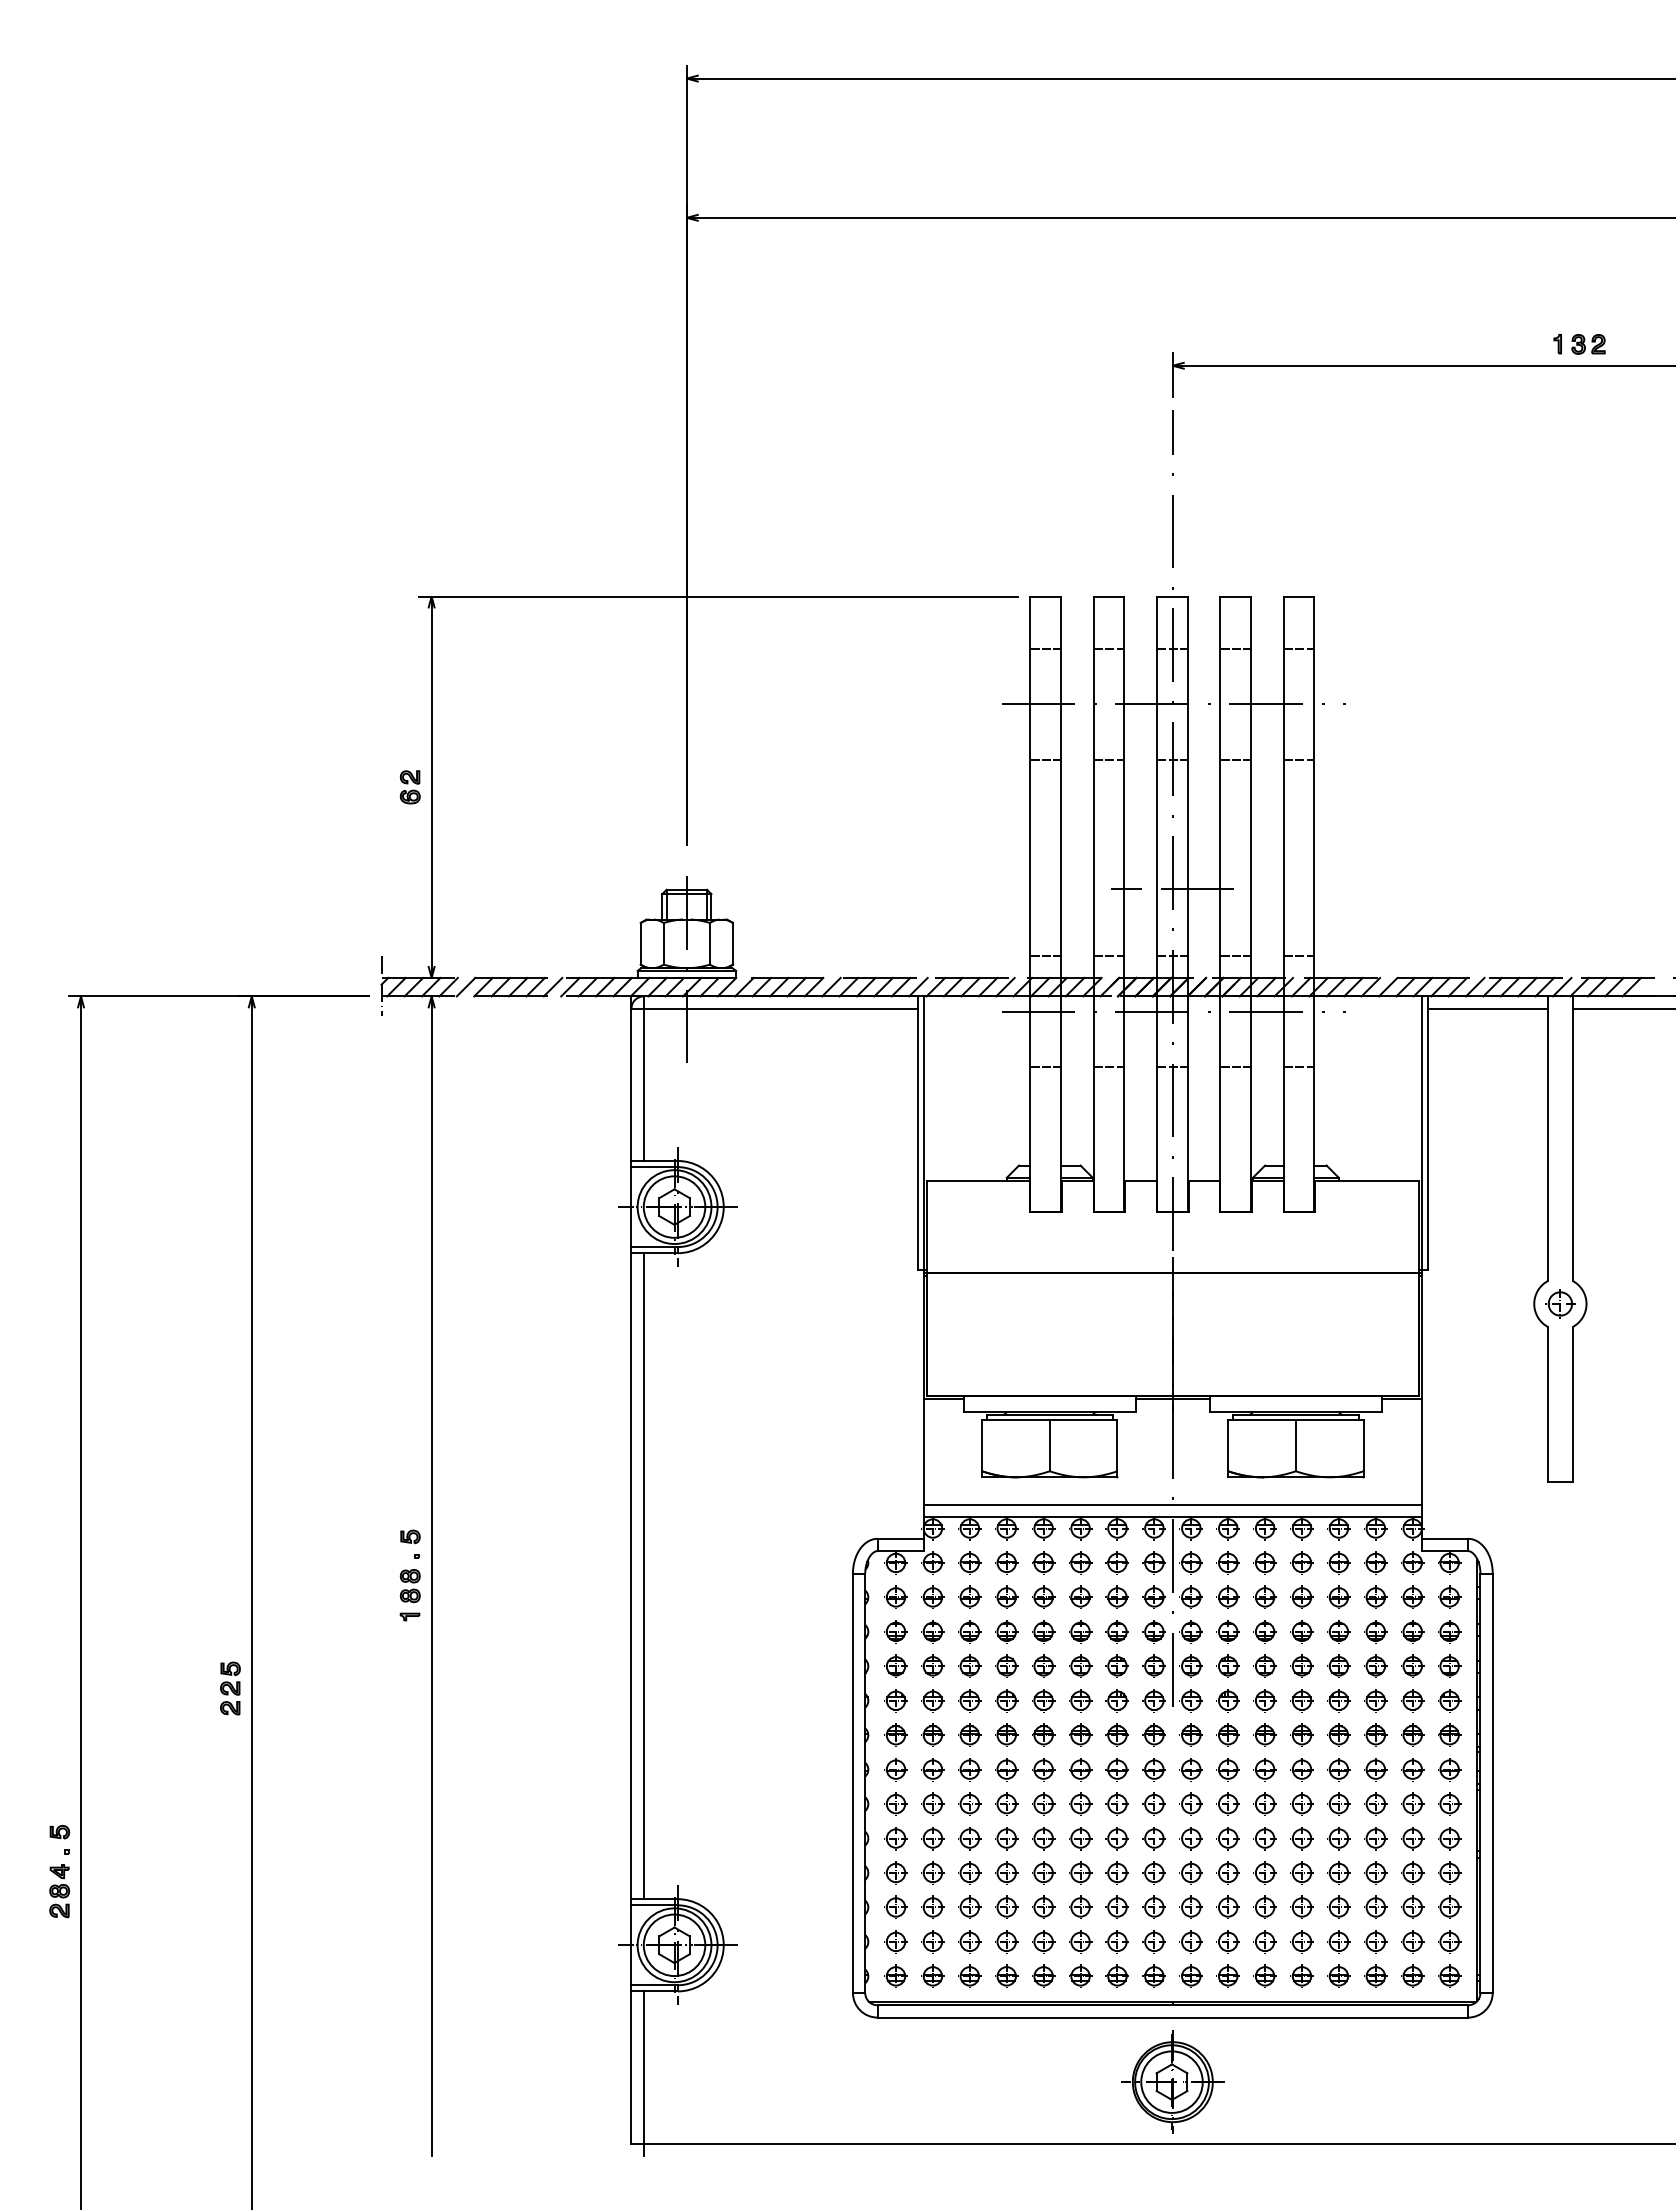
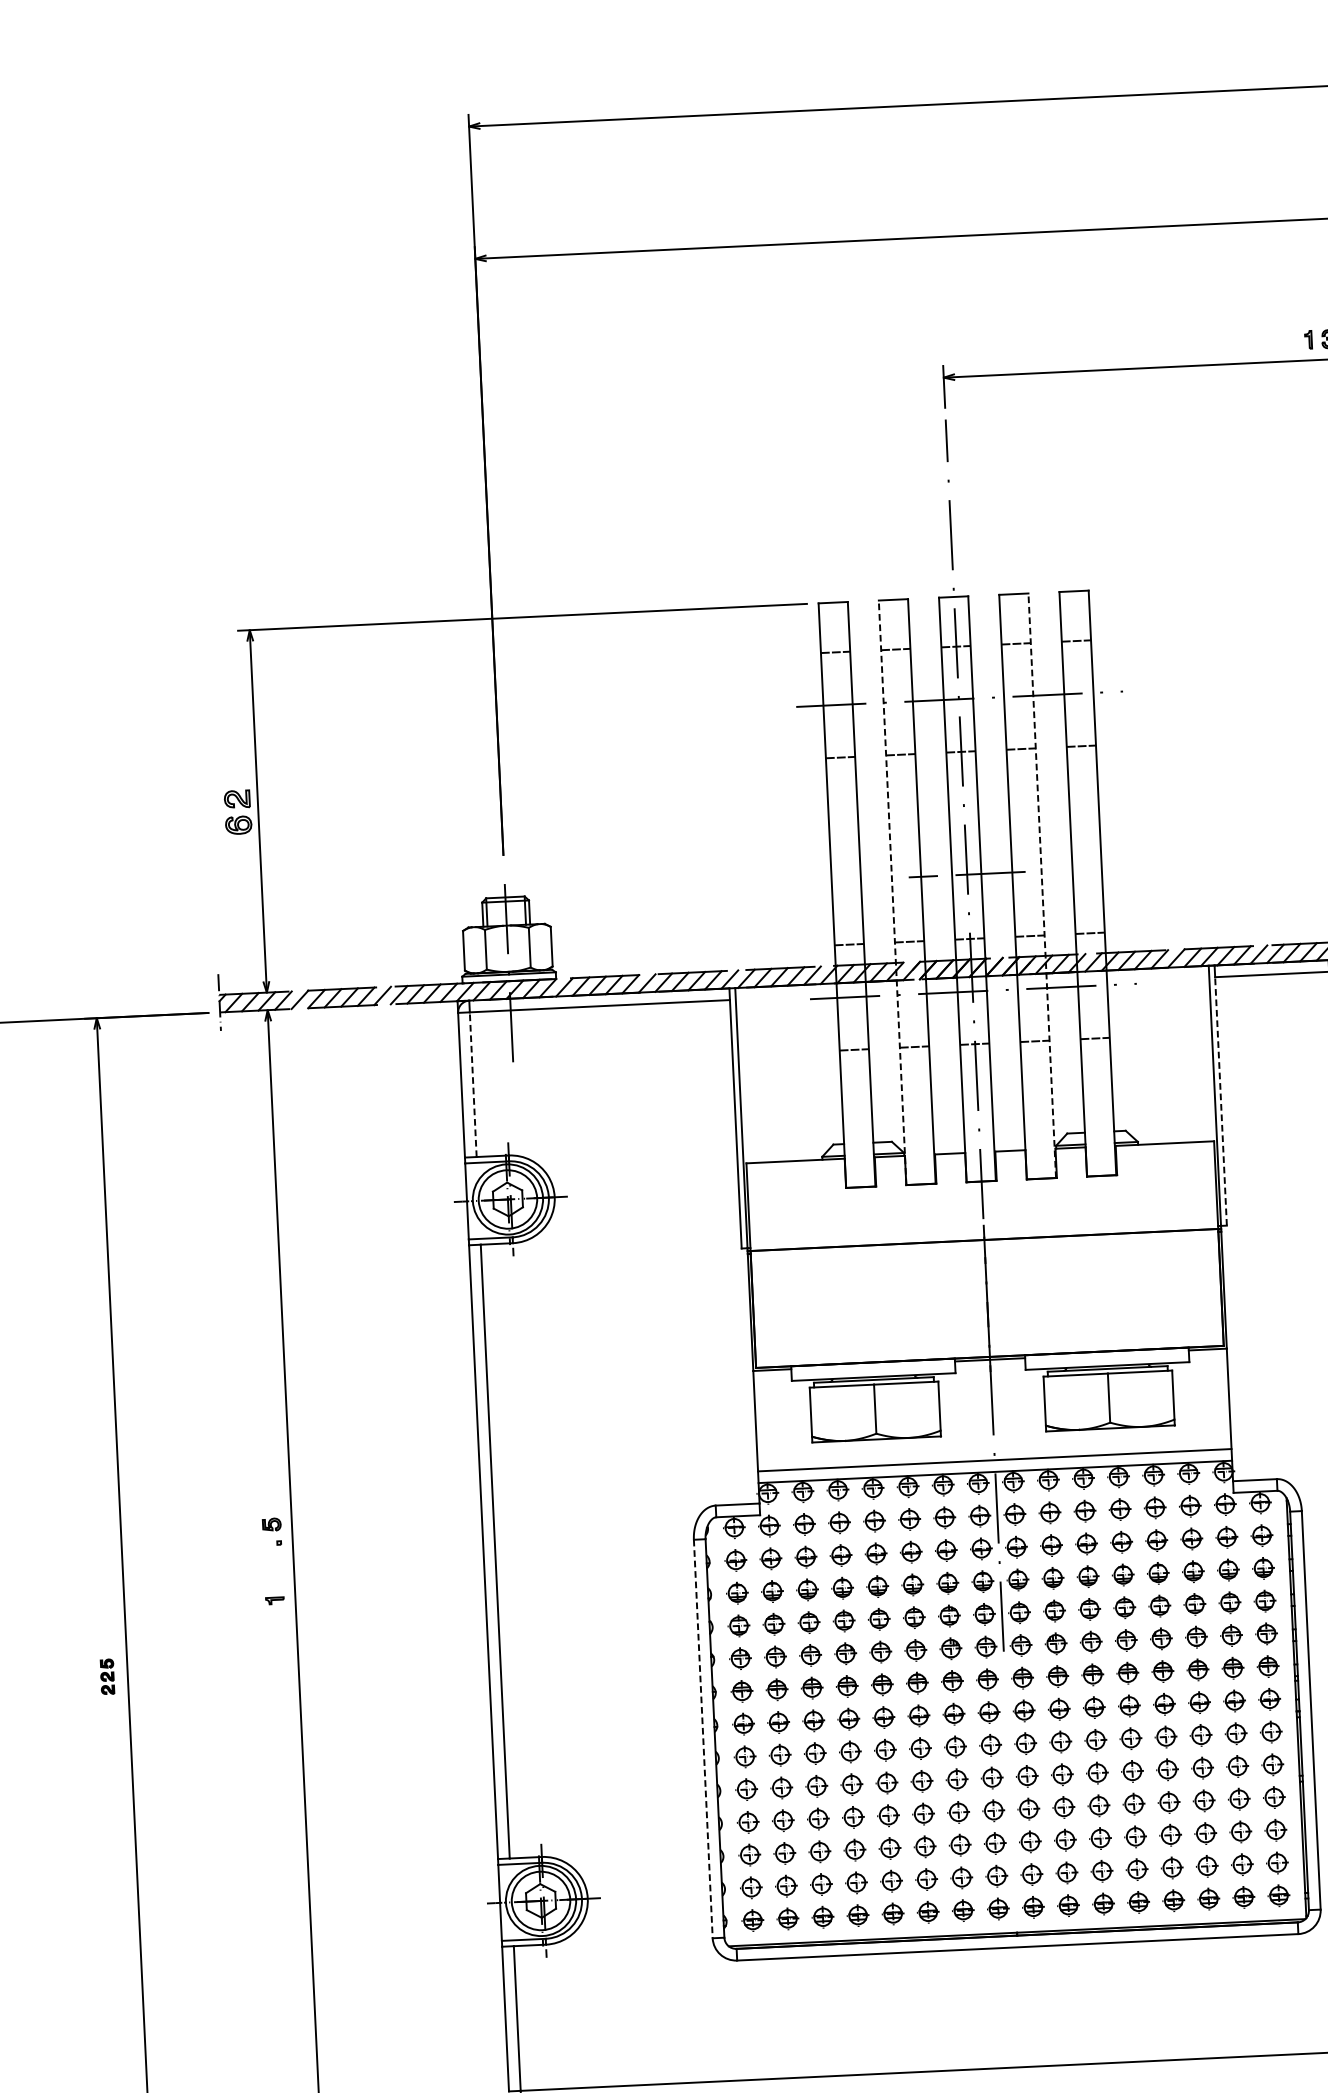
part: (409, 787) -> (237, 812), size x1.4
line: (1093, 904) -> (892, 893), solid -> dashed
line: (1251, 904) -> (1042, 886), solid -> dashed
line: (643, 1084) -> (472, 1084), solid -> dashed
line: (1428, 1139) -> (1221, 1101), solid -> dashed
part: (409, 1586) -> (273, 1571), removed
part: (230, 1688) -> (107, 1676), size x0.7
line: (852, 1783) -> (702, 1739), solid -> dashed
part: (1172, 2081) -> (1020, 2008), removed

